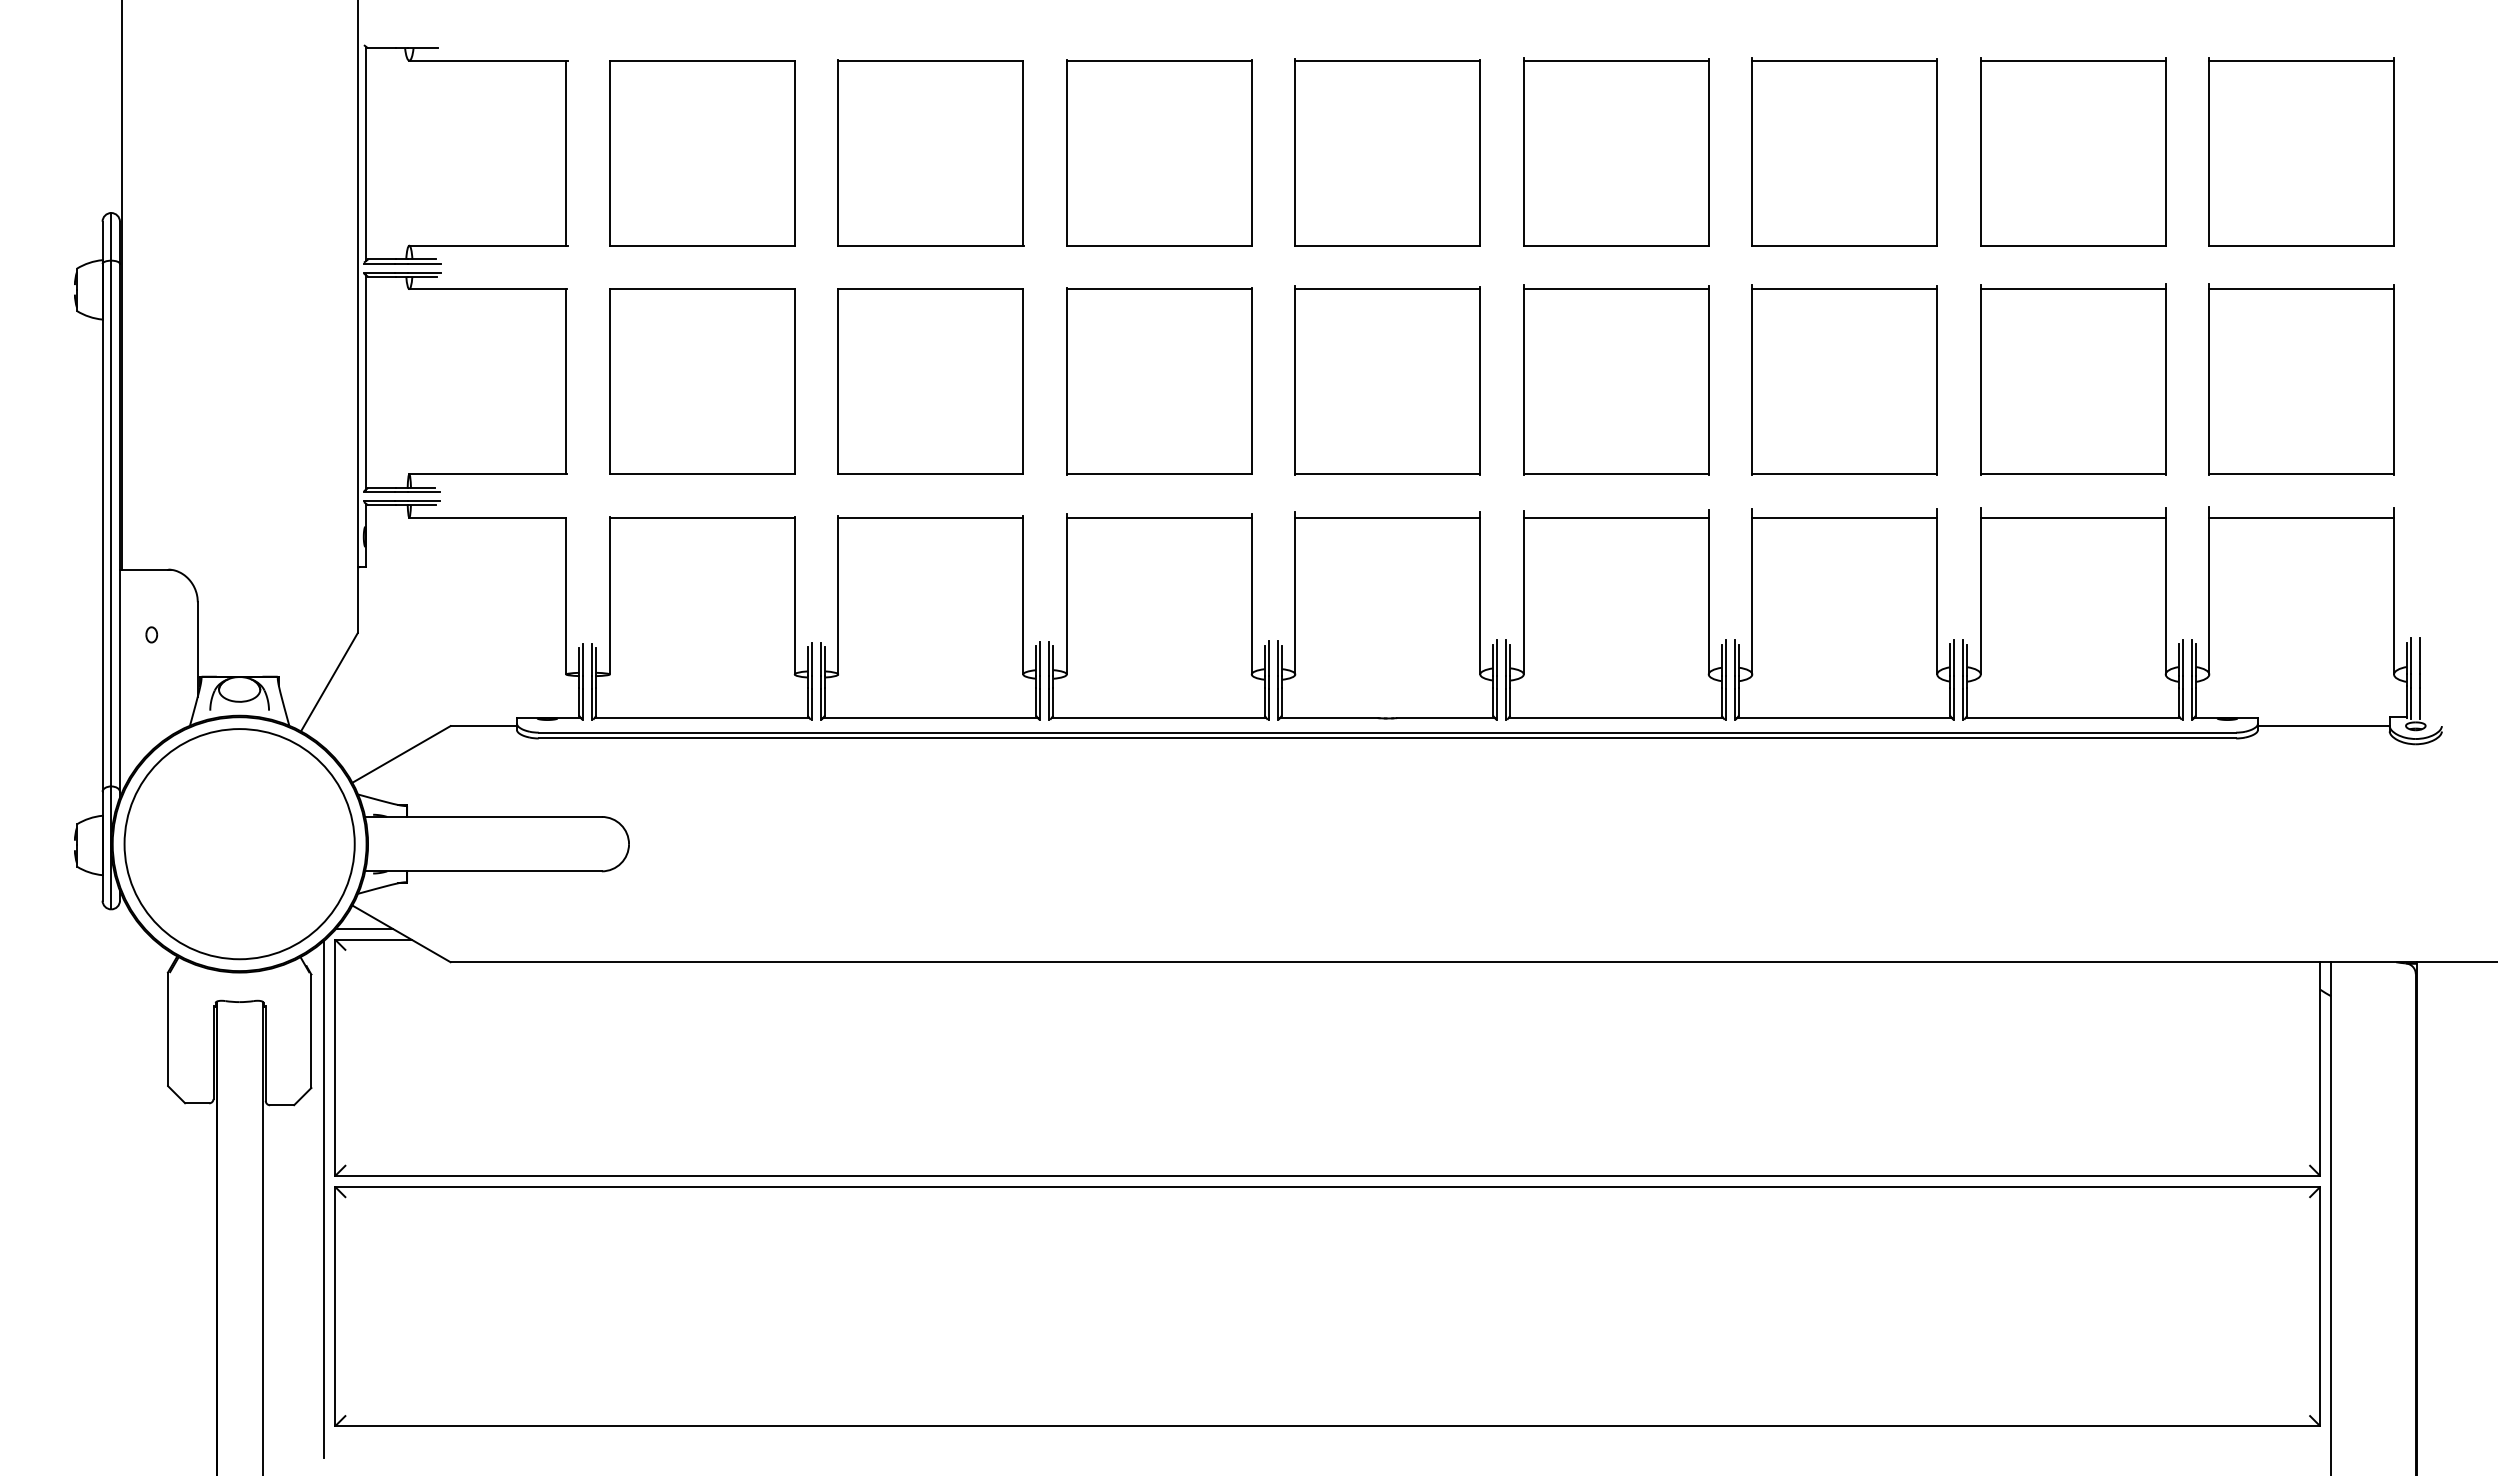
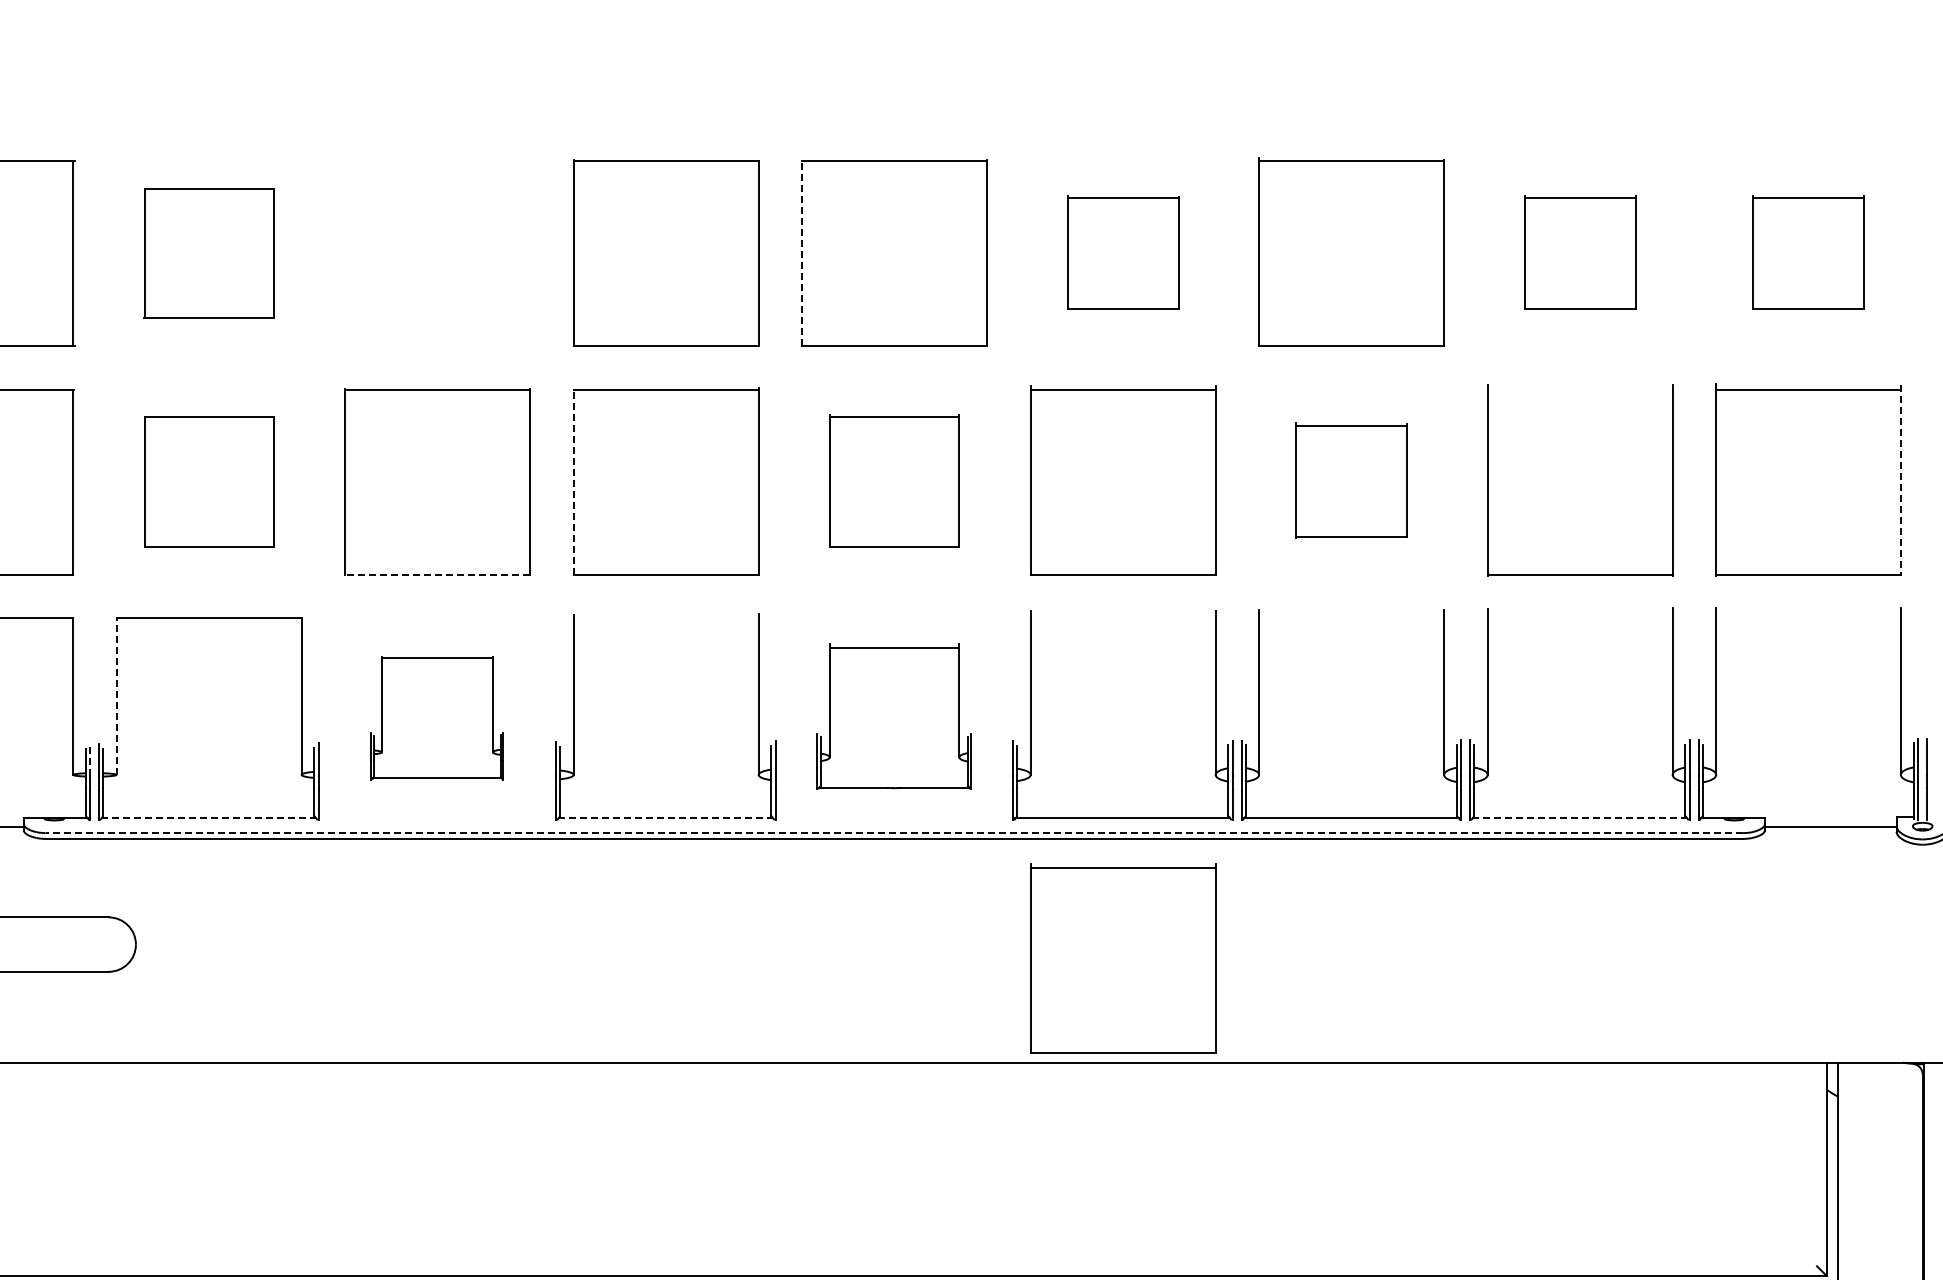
line: (1295, 151) -> (802, 251), solid -> dashed
part: (1616, 151) -> (1123, 251), size x0.6
part: (2073, 151) -> (1580, 251), size x0.6
part: (2301, 151) -> (1808, 251), size x0.6
part: (930, 152) -> (437, 252), removed
part: (702, 153) -> (209, 253), size x0.7
line: (2072, 289) -> (1579, 389), removed
part: (1844, 379) -> (1351, 479), size x0.6
part: (1387, 380) -> (894, 480), size x0.7
line: (2394, 380) -> (1901, 480), solid -> dashed
part: (702, 381) -> (209, 481), size x0.7
line: (1066, 381) -> (573, 481), solid -> dashed
line: (930, 474) -> (437, 574), solid -> dashed
line: (1158, 517) -> (665, 617), removed
line: (1615, 517) -> (1122, 617), removed
line: (1844, 517) -> (1351, 617), removed
line: (2072, 517) -> (1579, 617), removed
line: (2301, 517) -> (1808, 617), removed
line: (609, 595) -> (116, 695), solid -> dashed
part: (1387, 615) -> (894, 715), size x0.7
part: (930, 617) -> (437, 717), size x0.6
line: (583, 659) -> (90, 759), solid -> dashed
line: (702, 718) -> (209, 818), solid -> dashed
line: (1159, 718) -> (666, 818), solid -> dashed
line: (2073, 718) -> (1580, 818), solid -> dashed
line: (1387, 732) -> (894, 832), solid -> dashed
part: (1616, 857) -> (1123, 957), added

